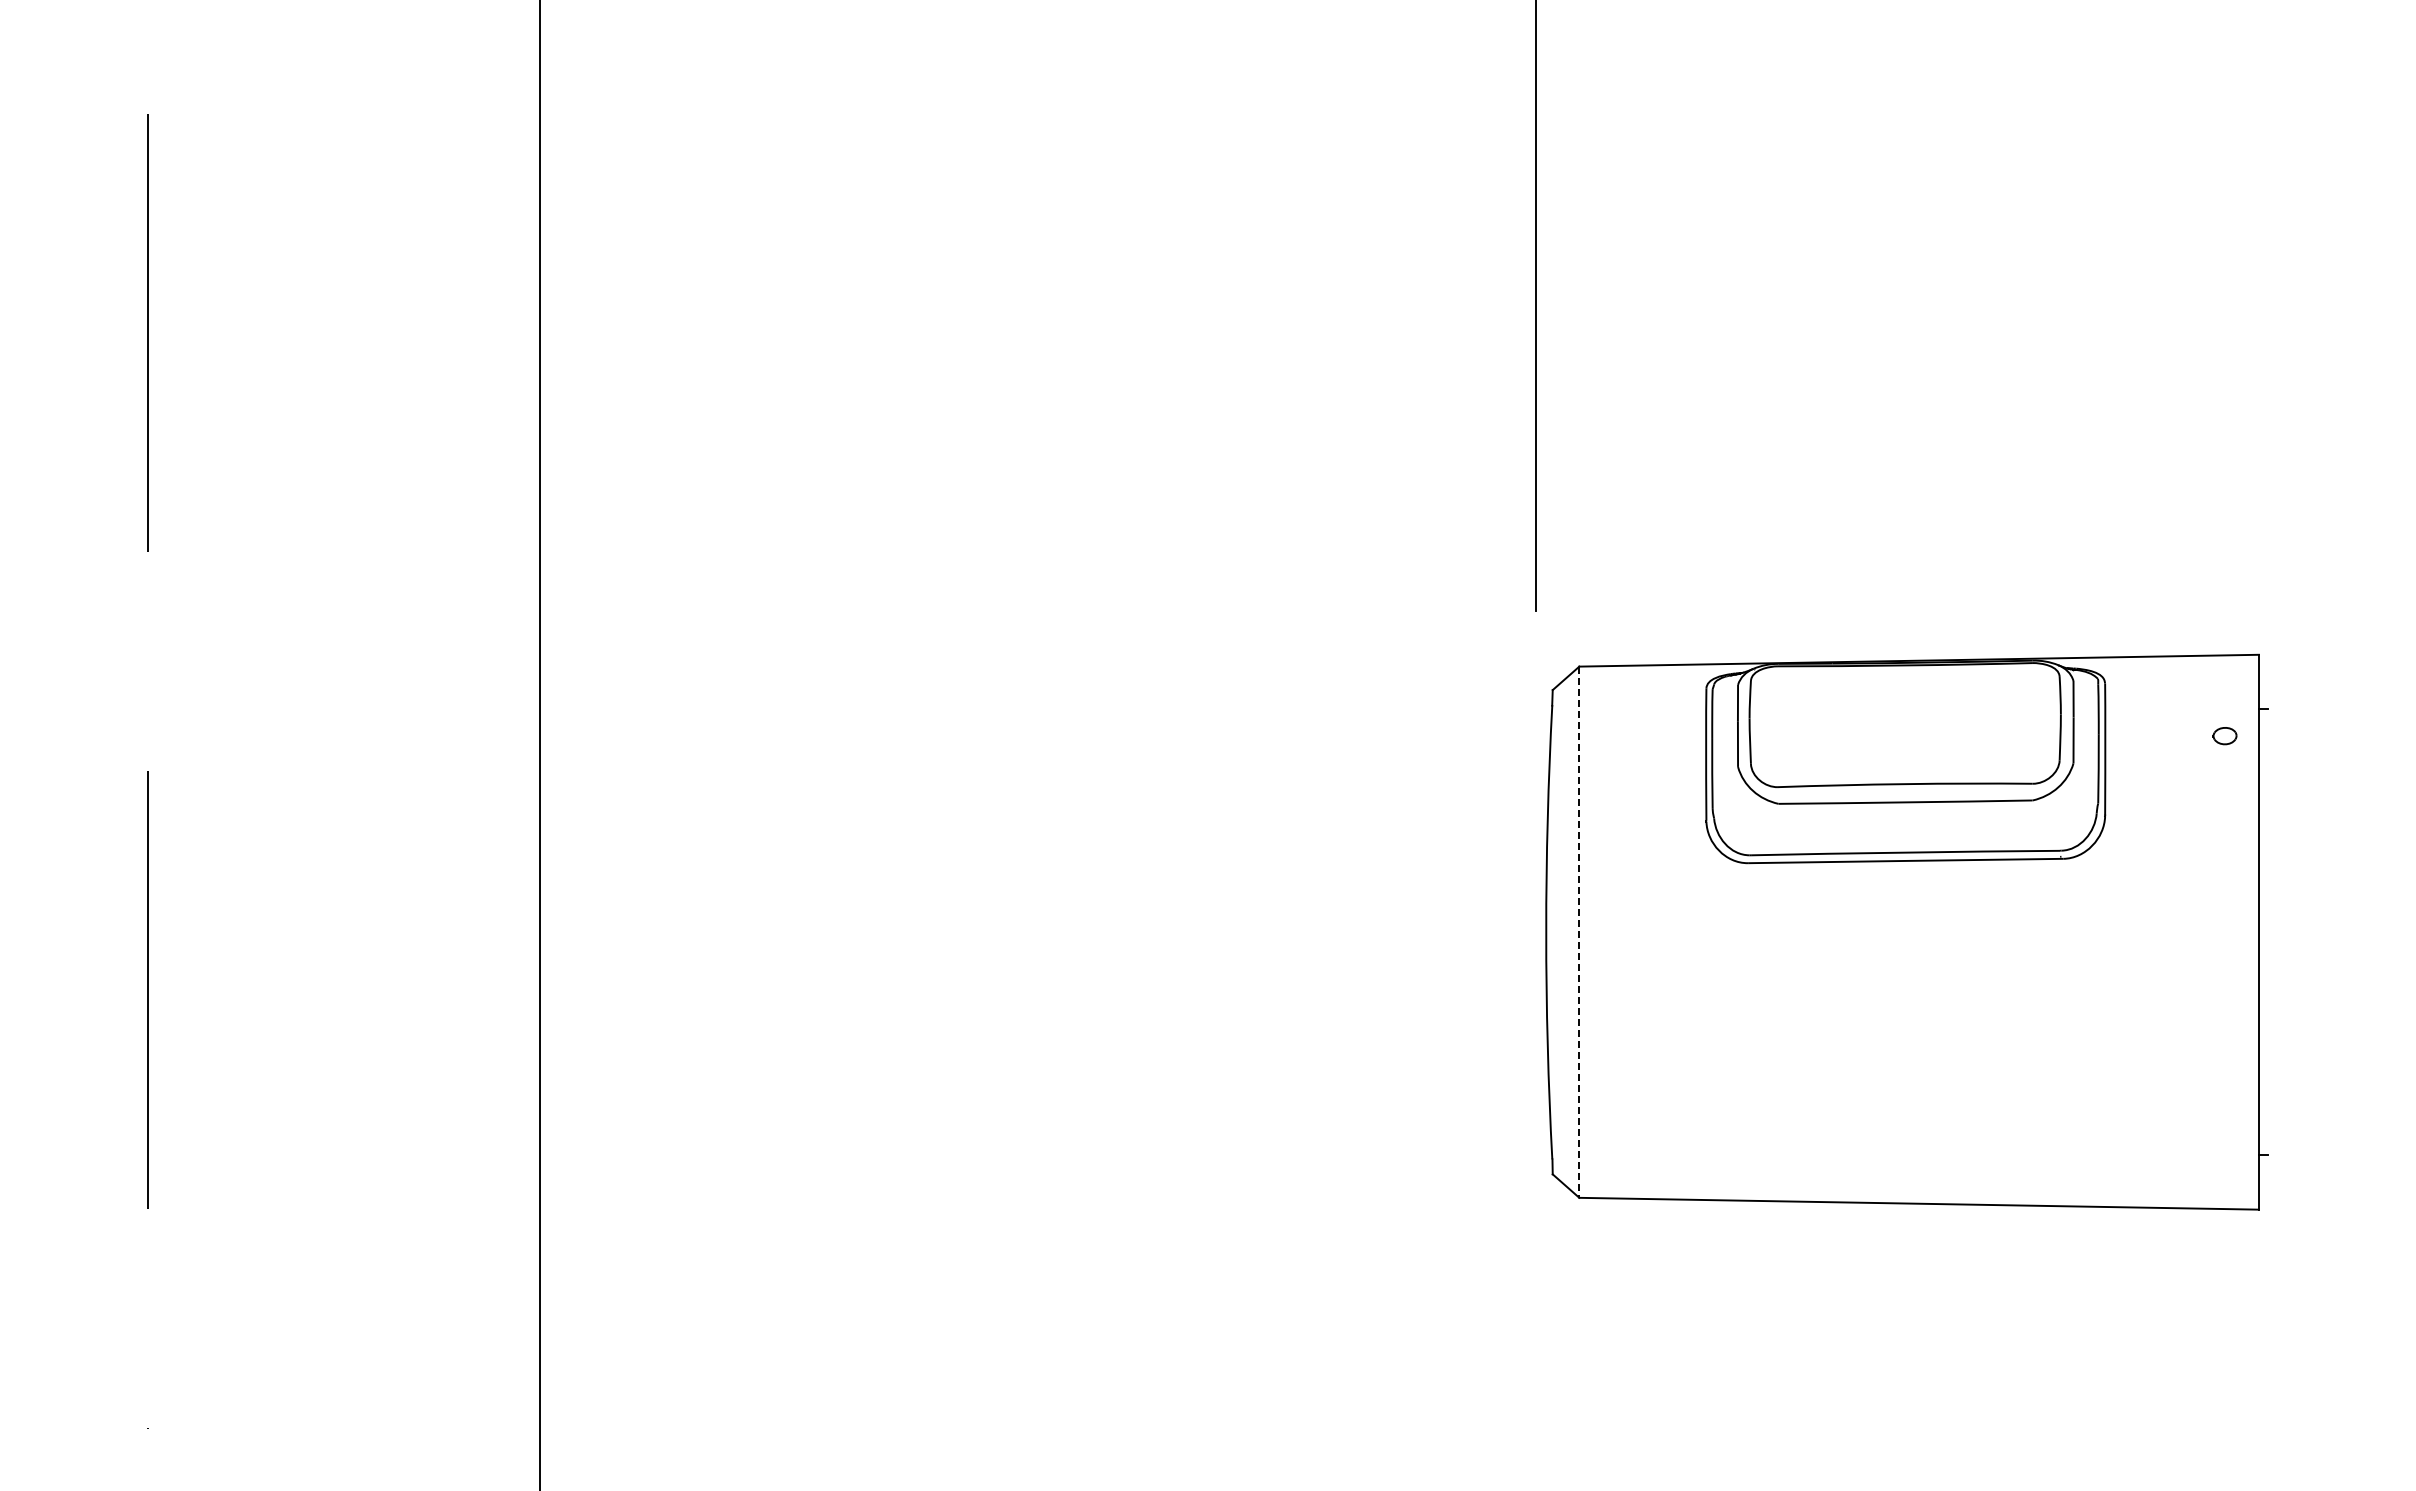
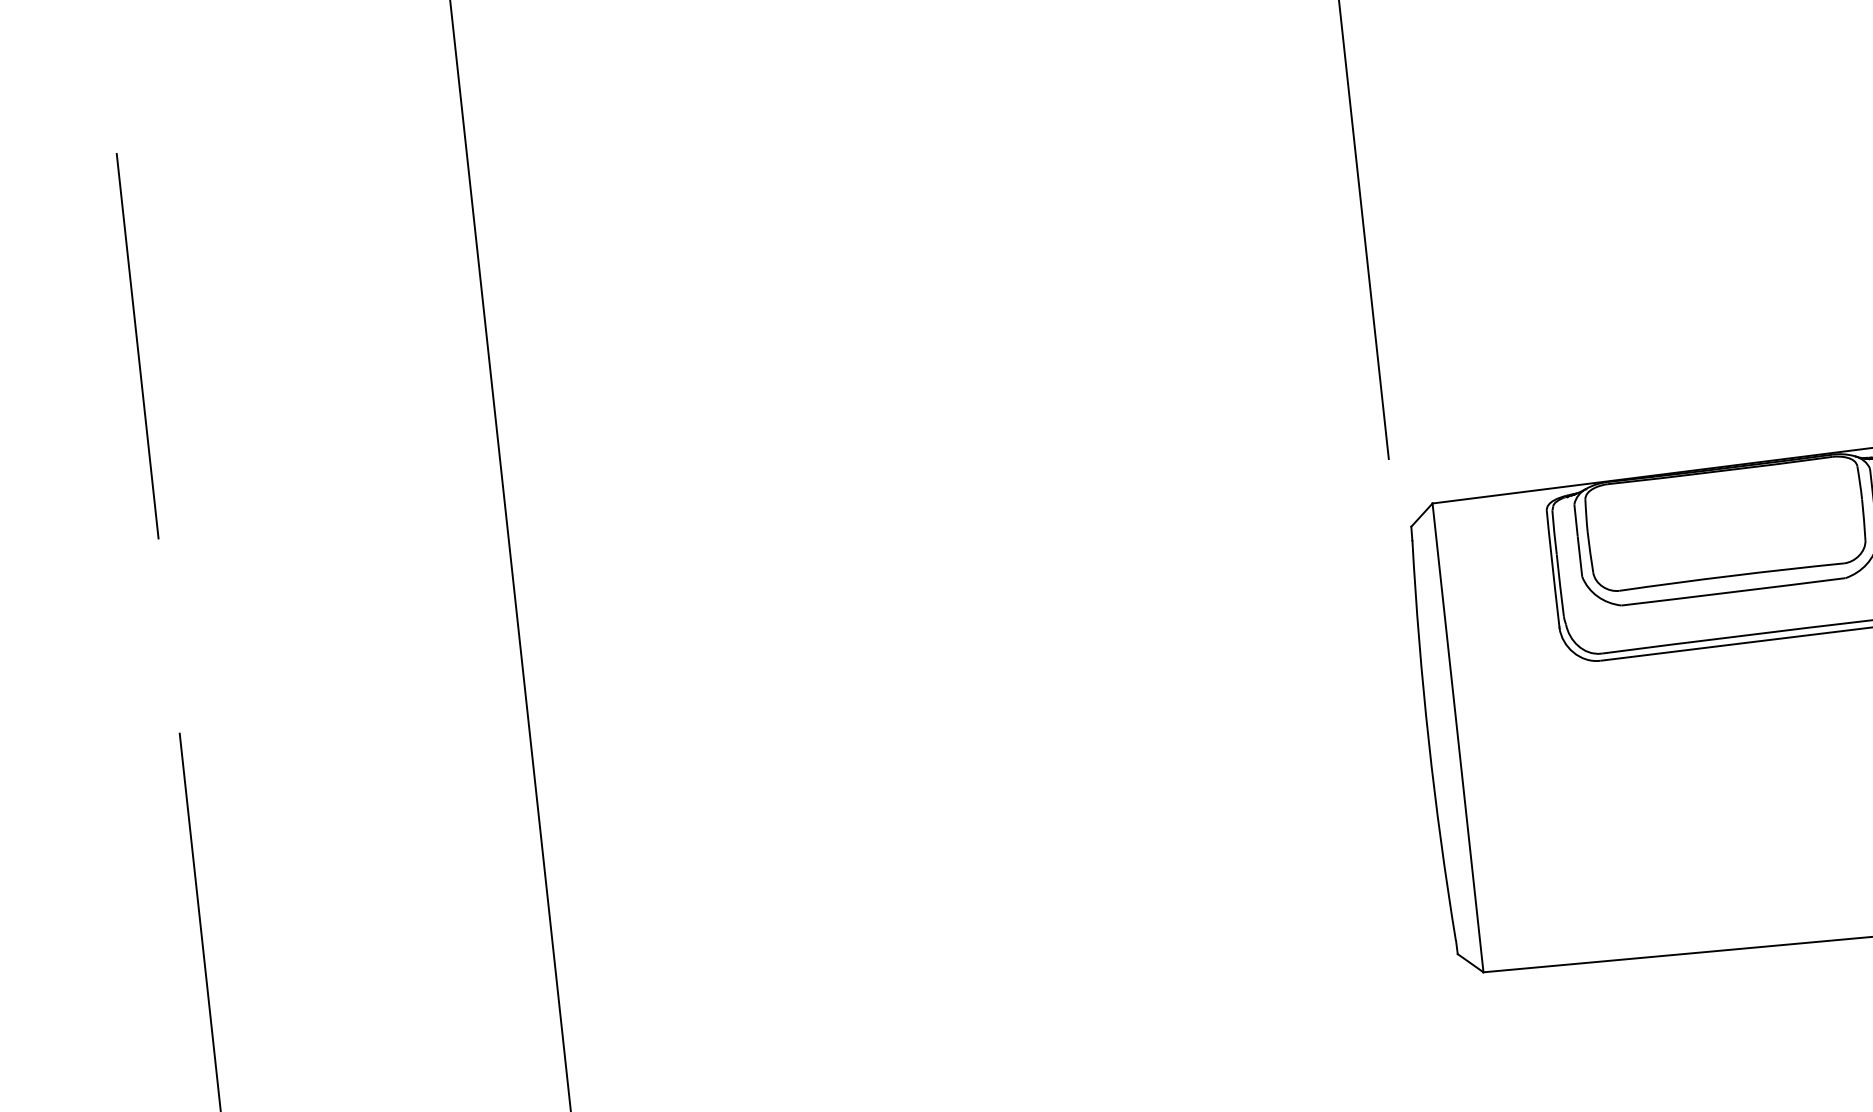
line: (1579, 932) -> (1458, 738), dashed -> solid

